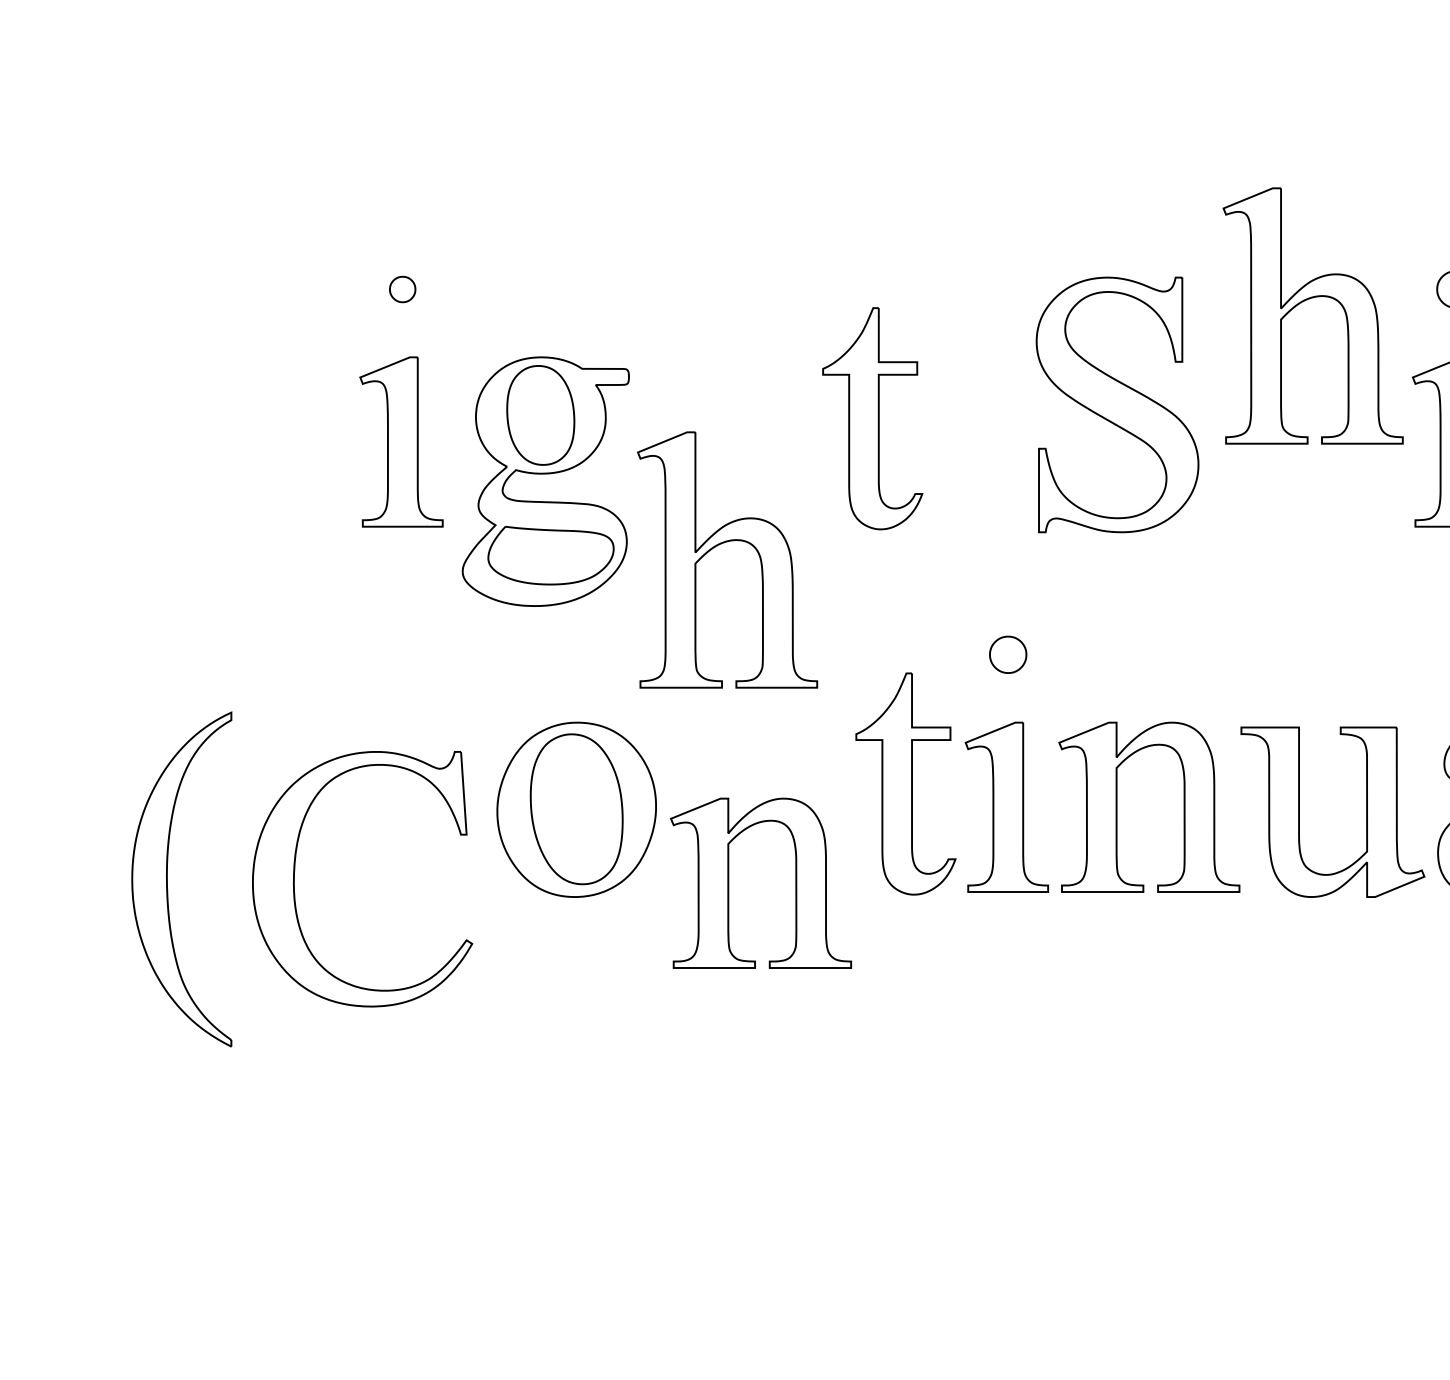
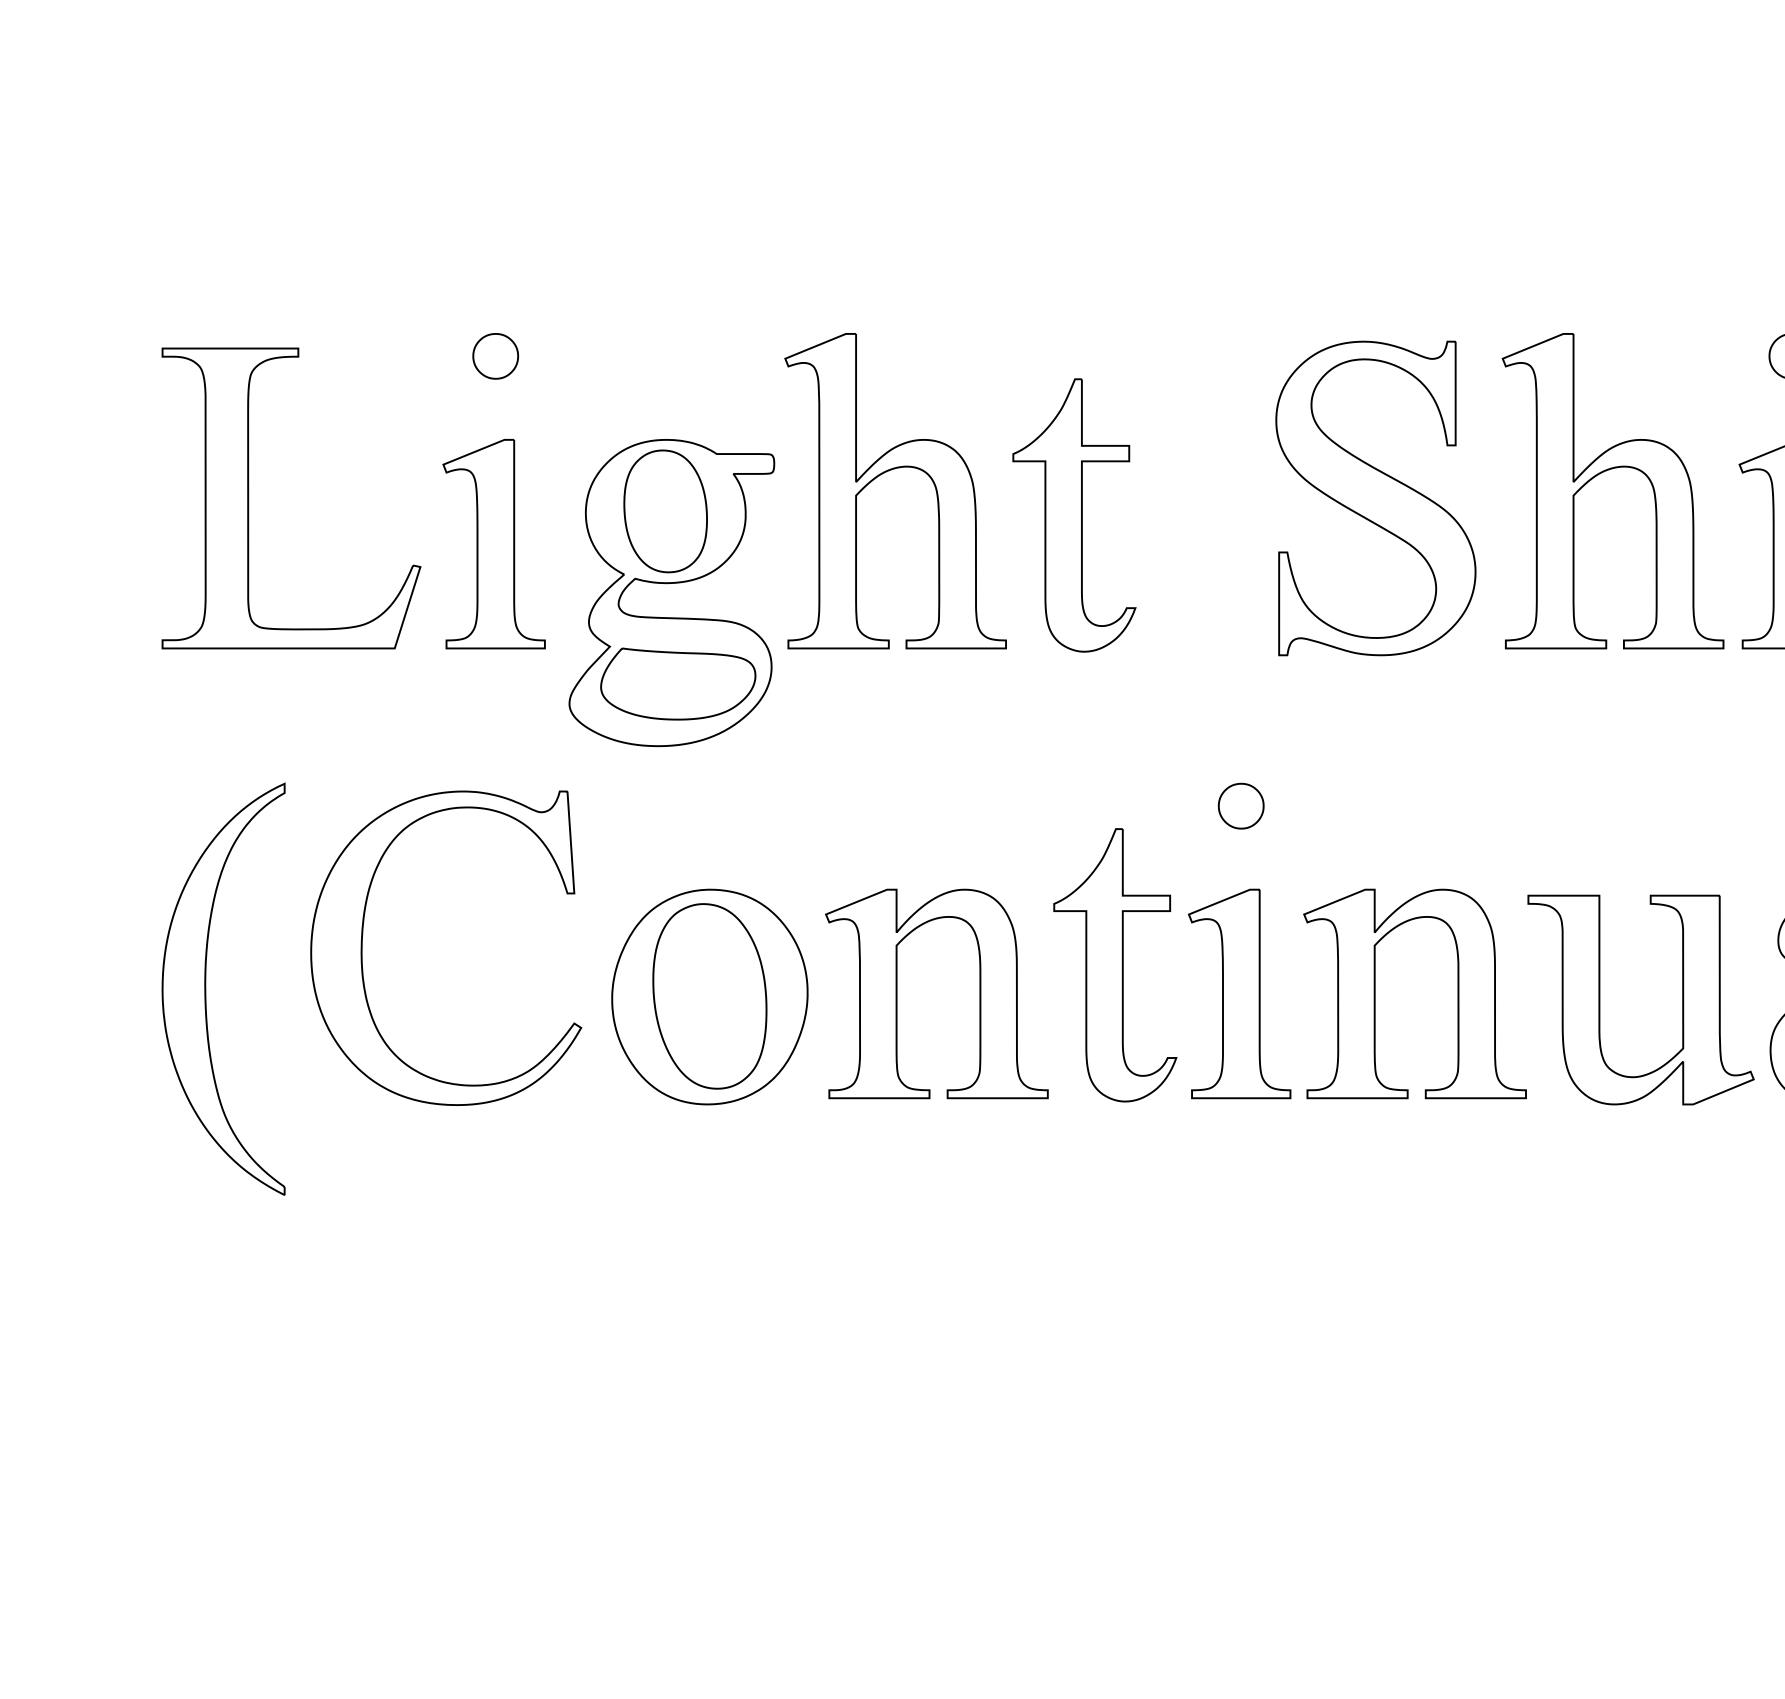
part: (402, 289) -> (495, 356), size x1.43
part: (1307, 300) -> (1606, 472), moved
part: (202, 404) -> (249, 497), added
part: (719, 545) -> (885, 473), moved
part: (295, 870) -> (363, 937), moved
part: (167, 879) -> (205, 989), moved
part: (729, 882) -> (898, 992), moved

